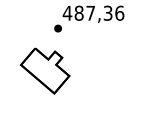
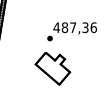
part: (44, 70) -> (52, 68), moved

